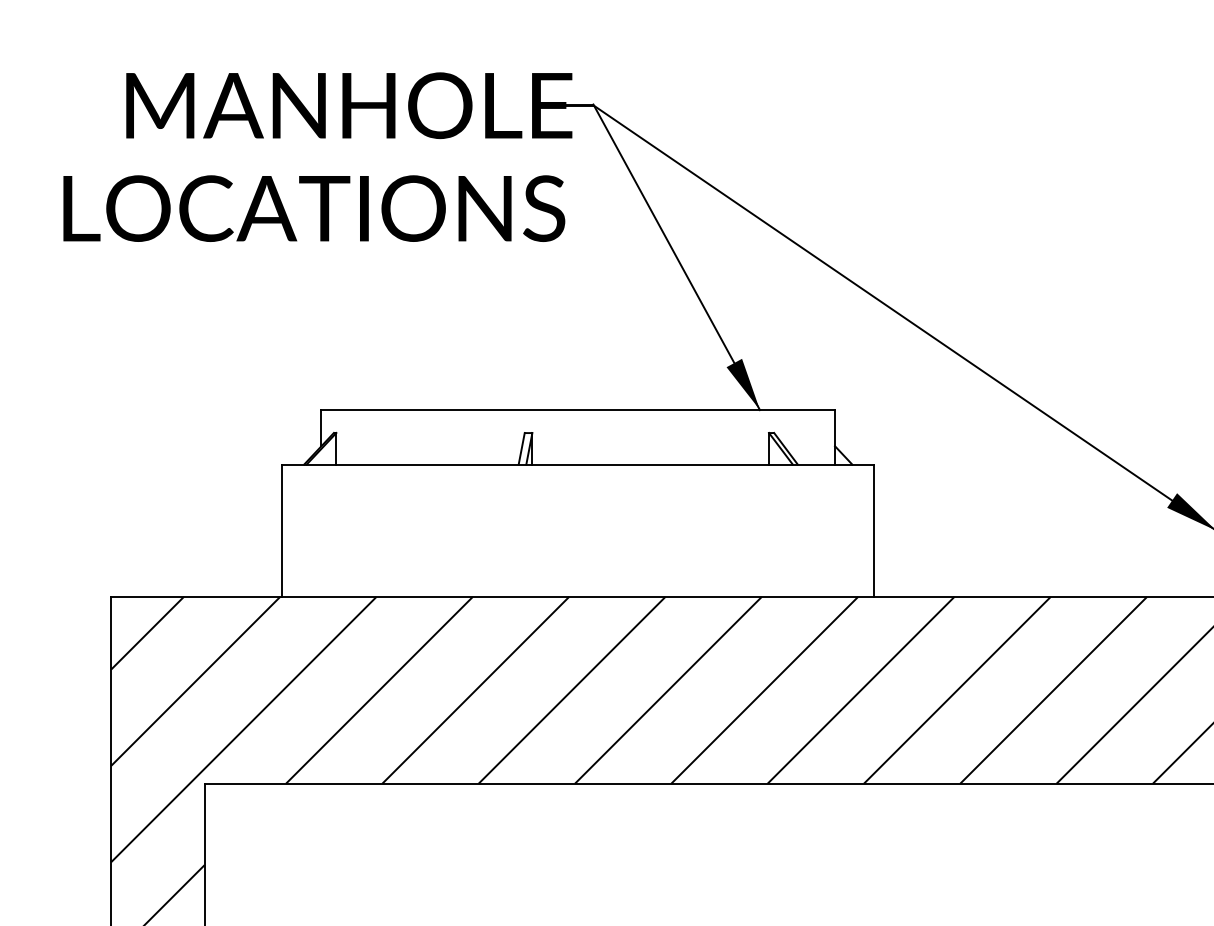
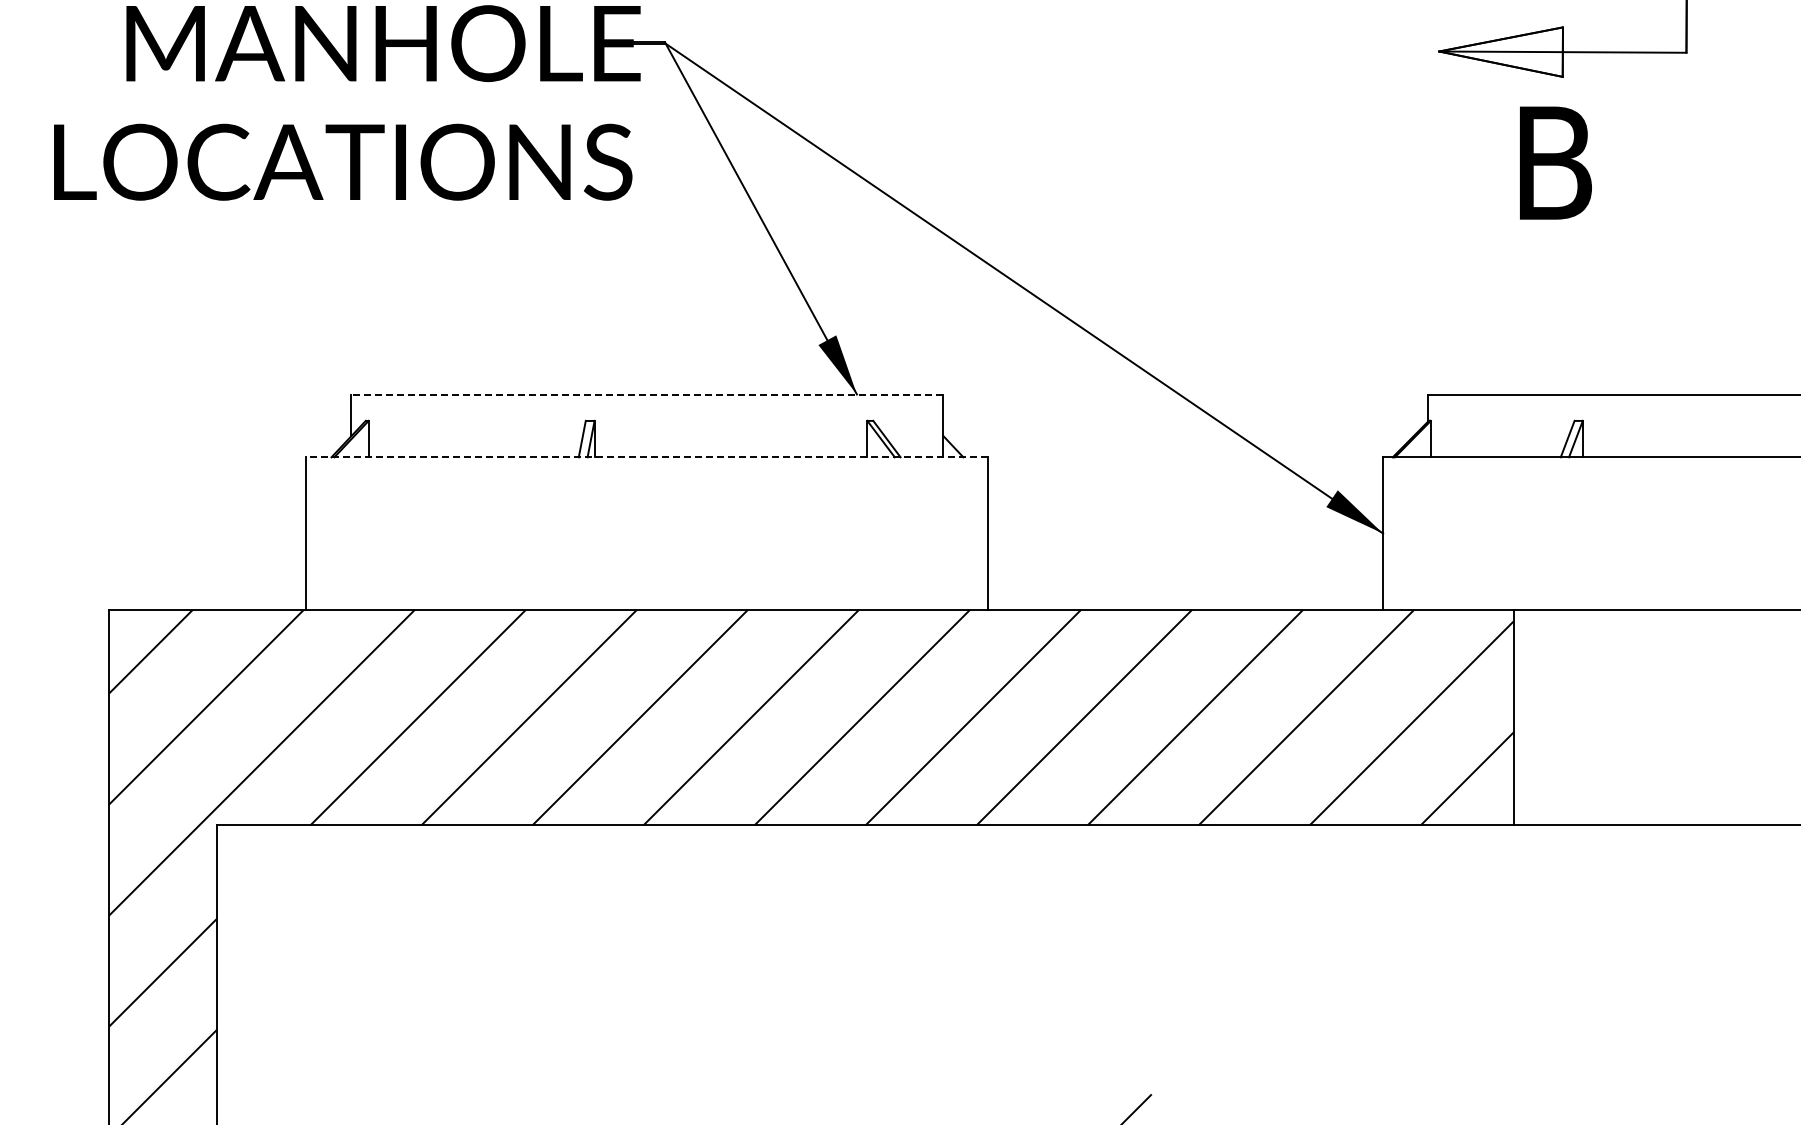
line: (577, 410) -> (646, 394), solid -> dashed
line: (578, 464) -> (647, 457), solid -> dashed

